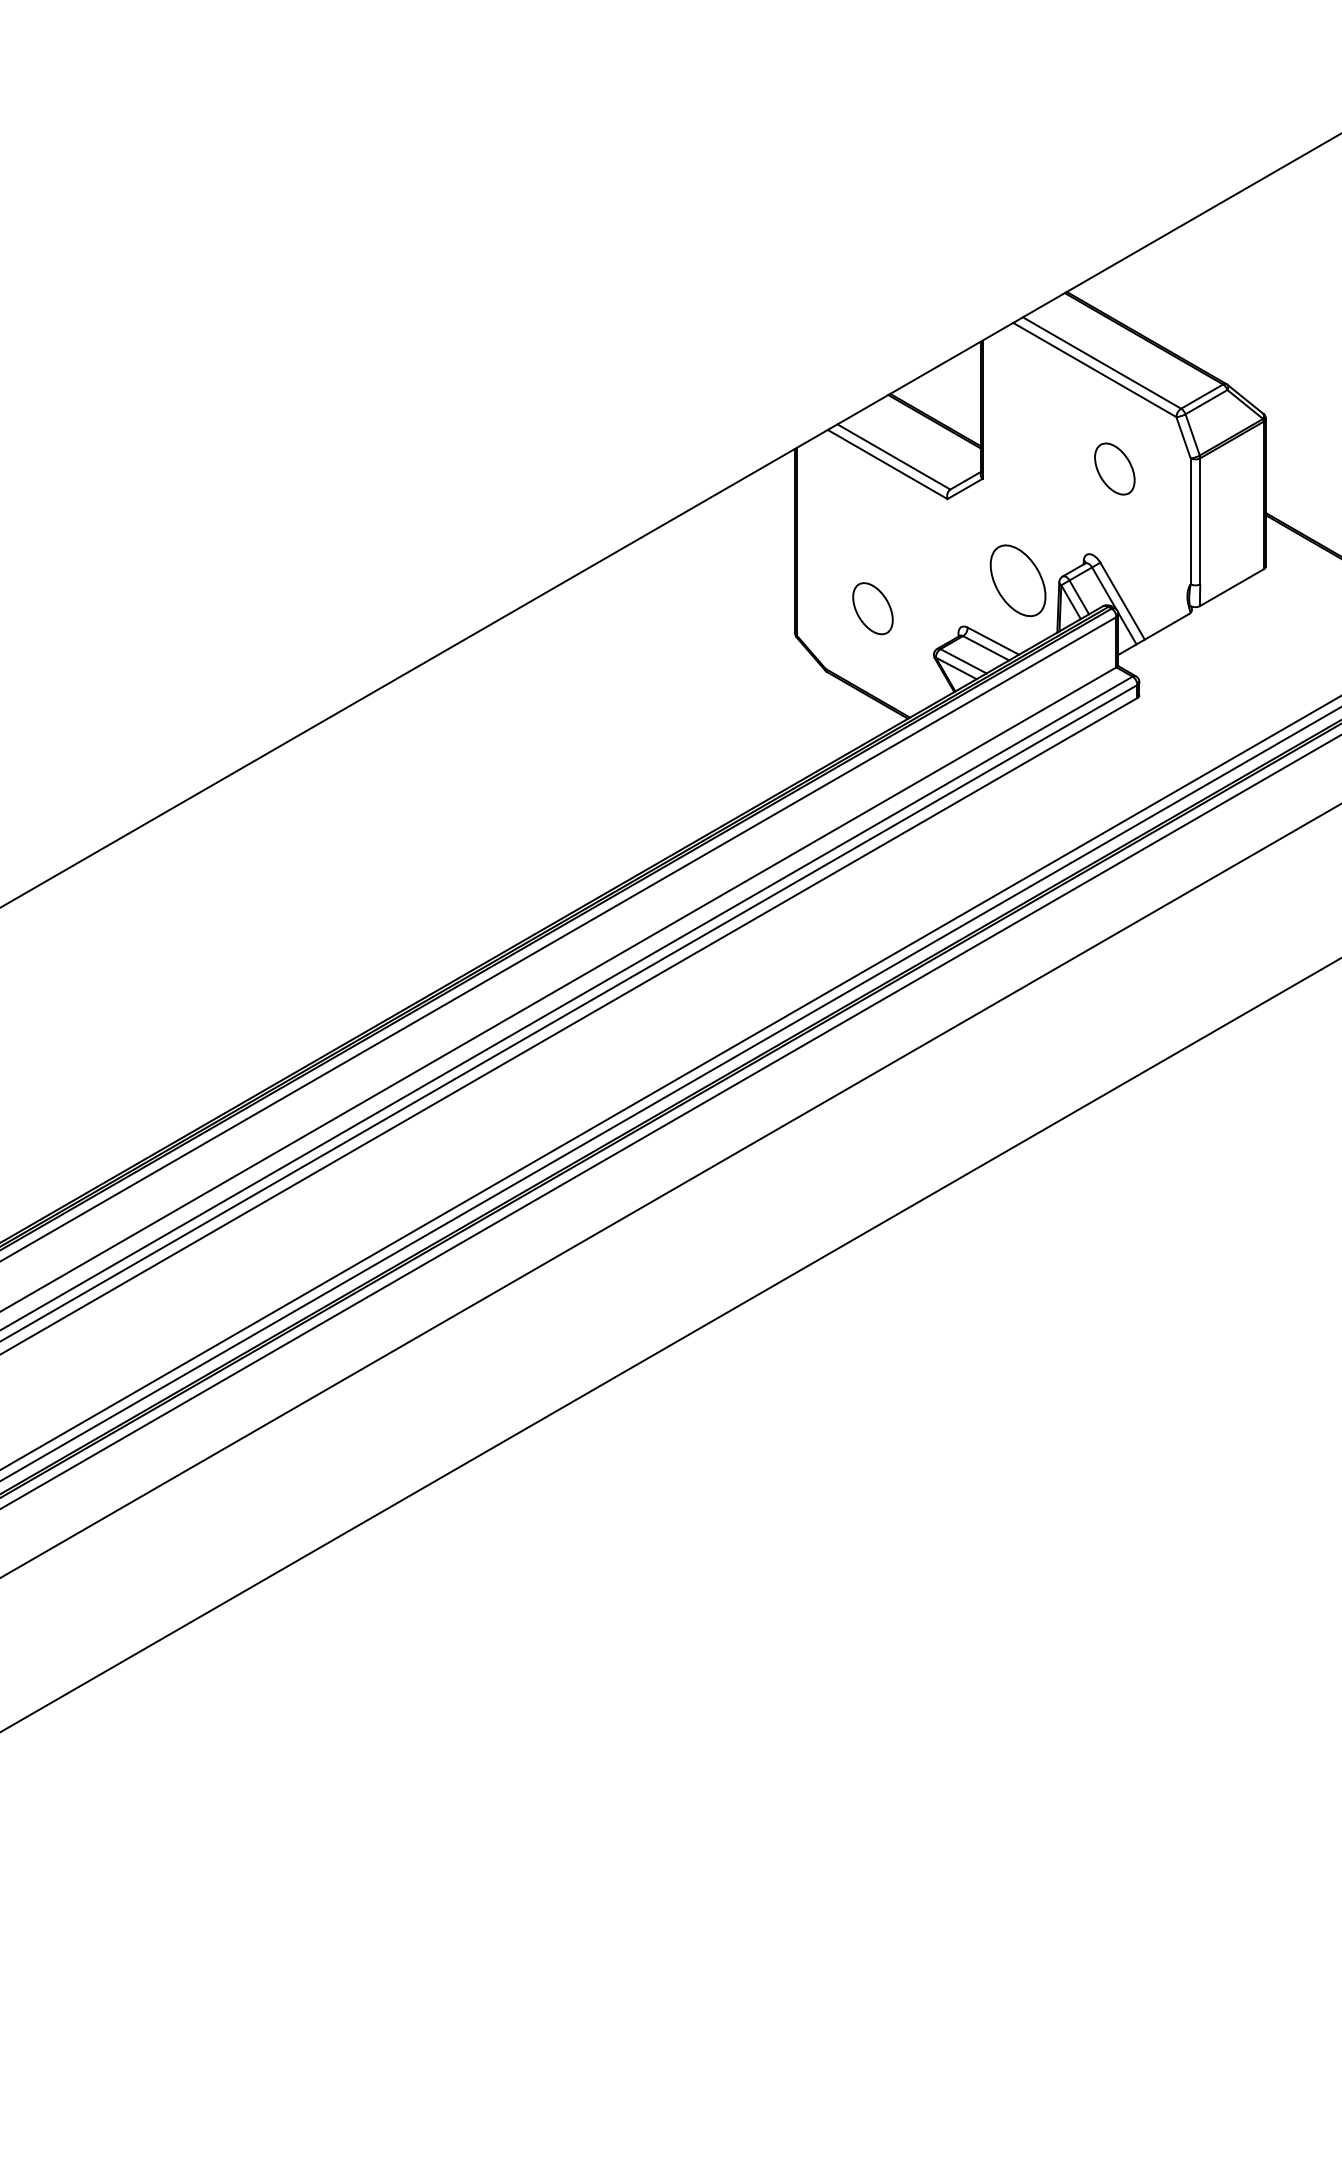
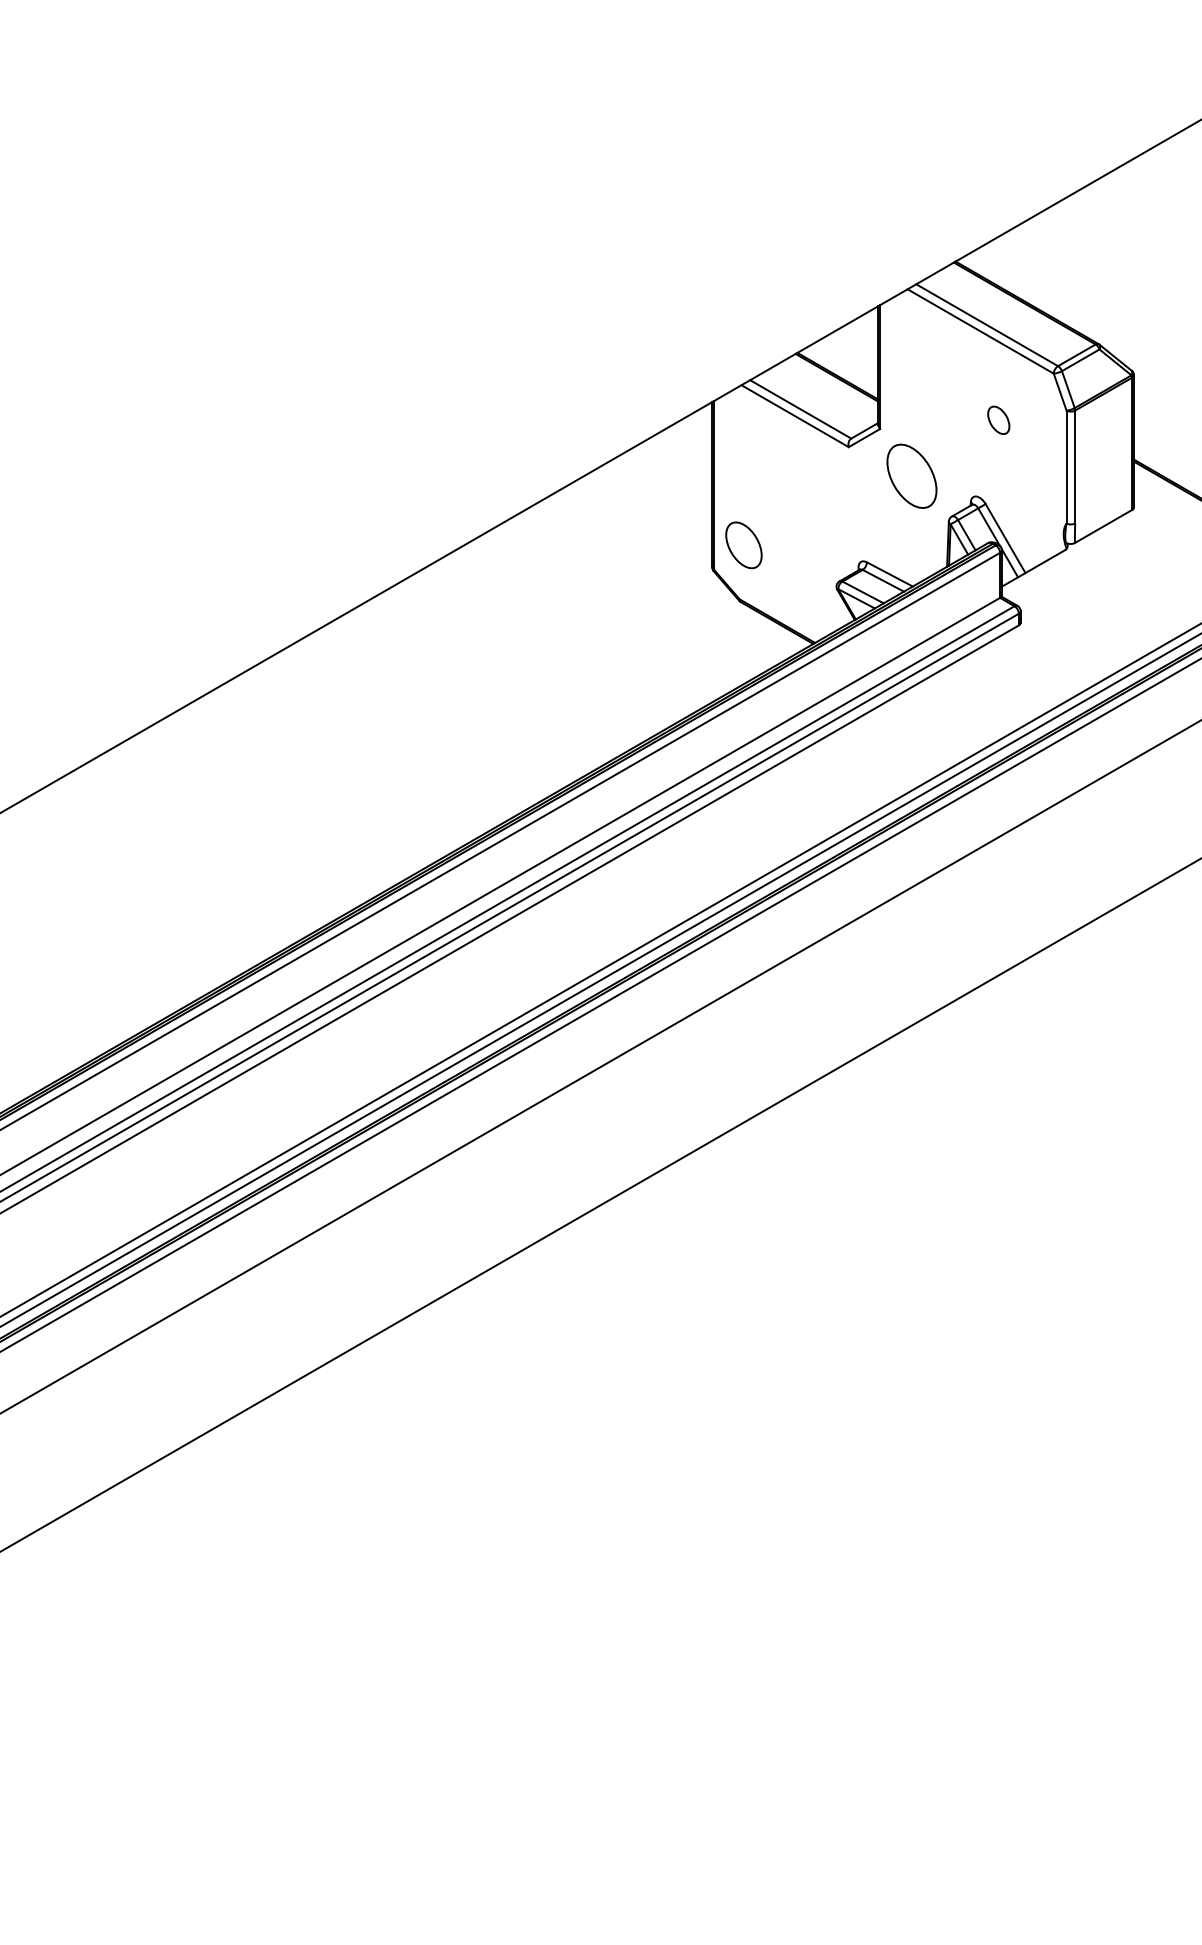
part: (1114, 469) -> (998, 420), size x0.6
part: (1017, 579) -> (911, 475), moved
part: (872, 608) -> (743, 545), moved

